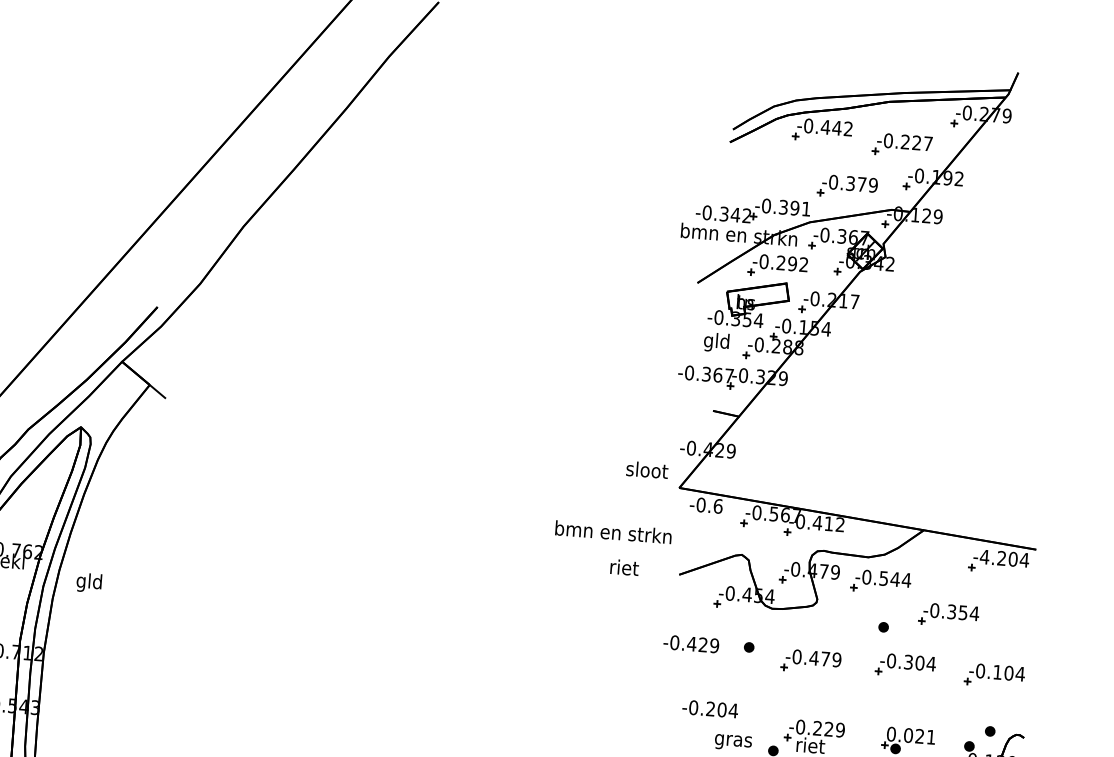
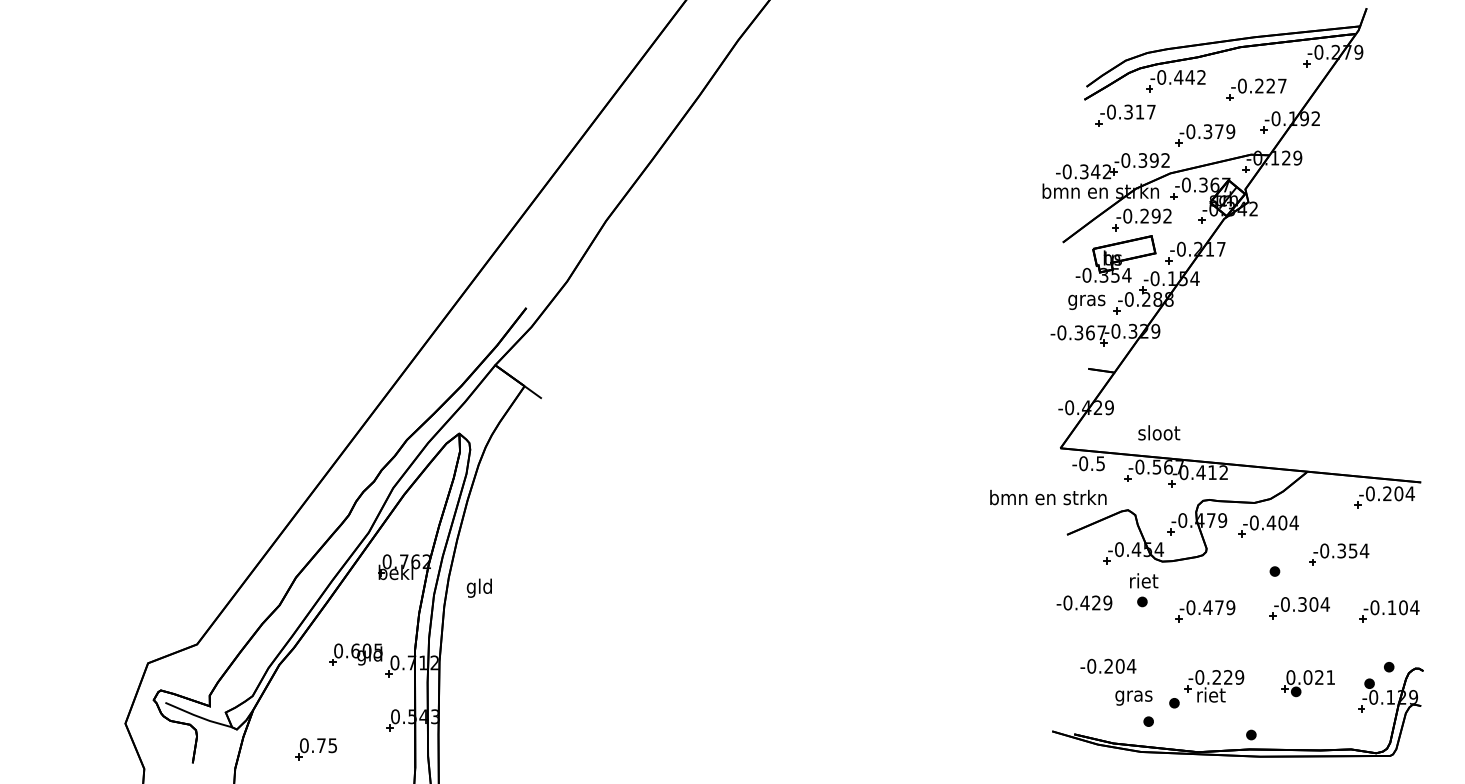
part: (769, 161) -> (1125, 115), added
text: (806, 209) -> (1165, 160), -0.391 -> -0.392
text: (716, 341) -> (1086, 299), gld -> gras
text: (647, 469) -> (1159, 432), moved
text: (718, 506) -> (1100, 463), -0.6 -> -0.5
text: (613, 532) -> (1048, 497), moved
text: (984, 556) -> (1370, 493), -4.204 -> -0.204
text: (625, 567) -> (1144, 580), moved
text: (888, 578) -> (1276, 522), -0.544 -> -0.404

